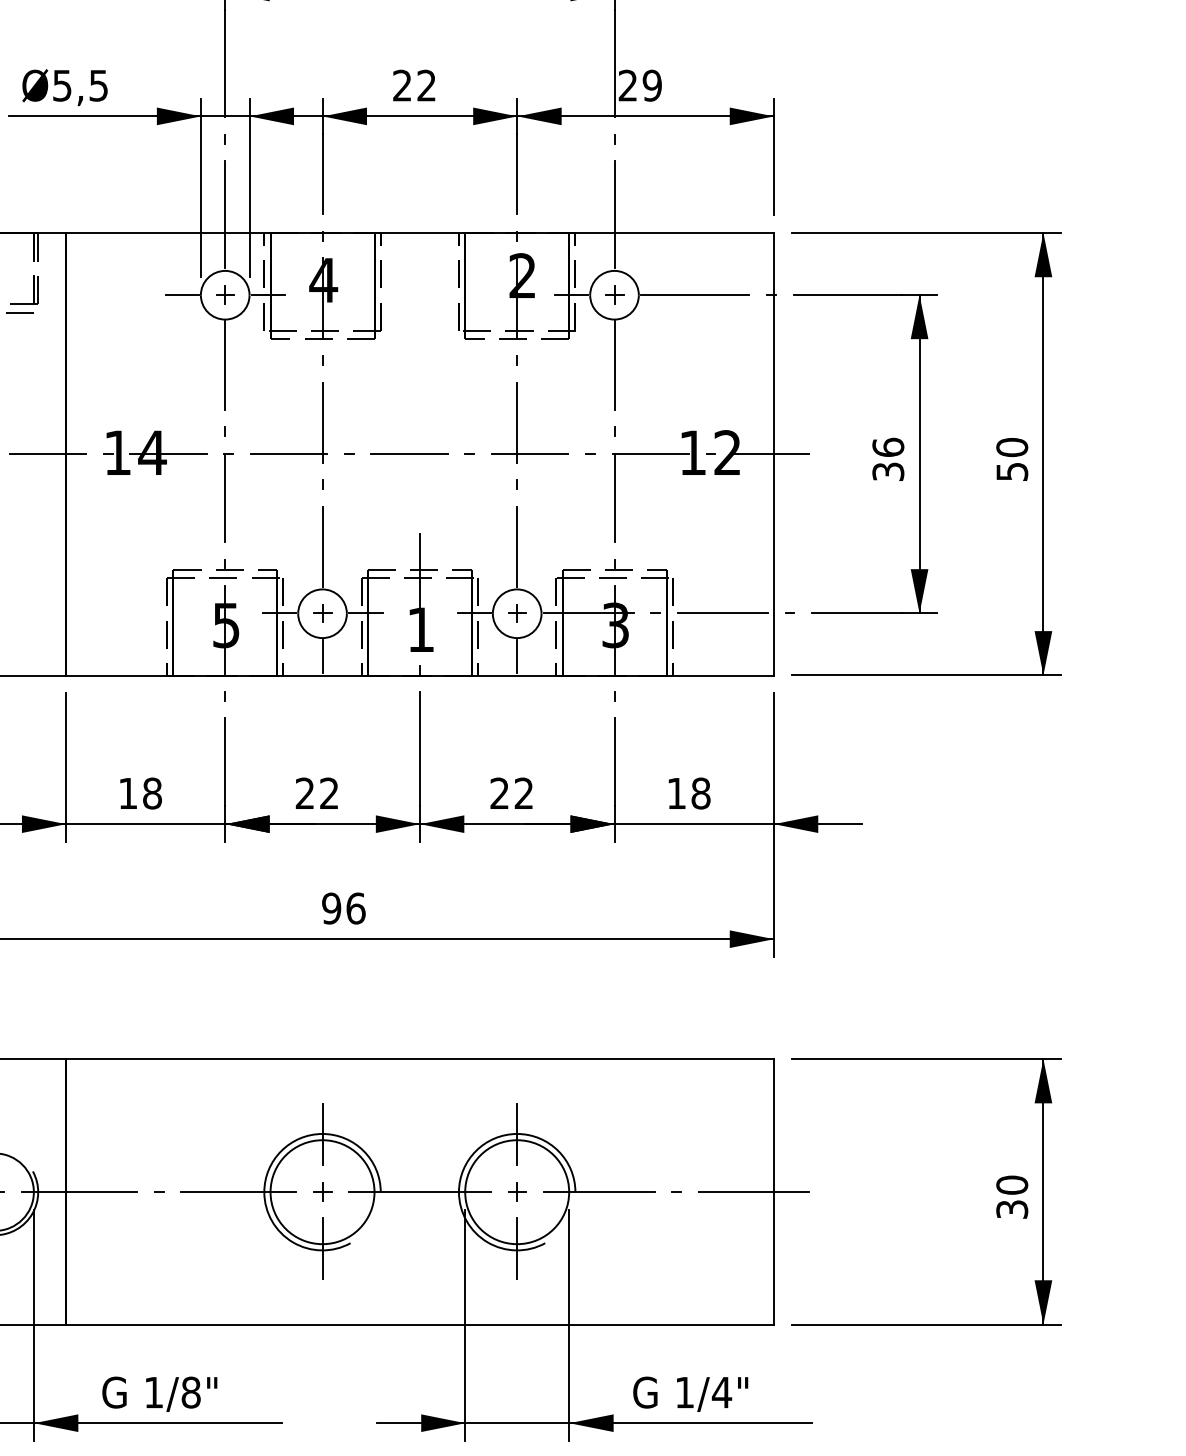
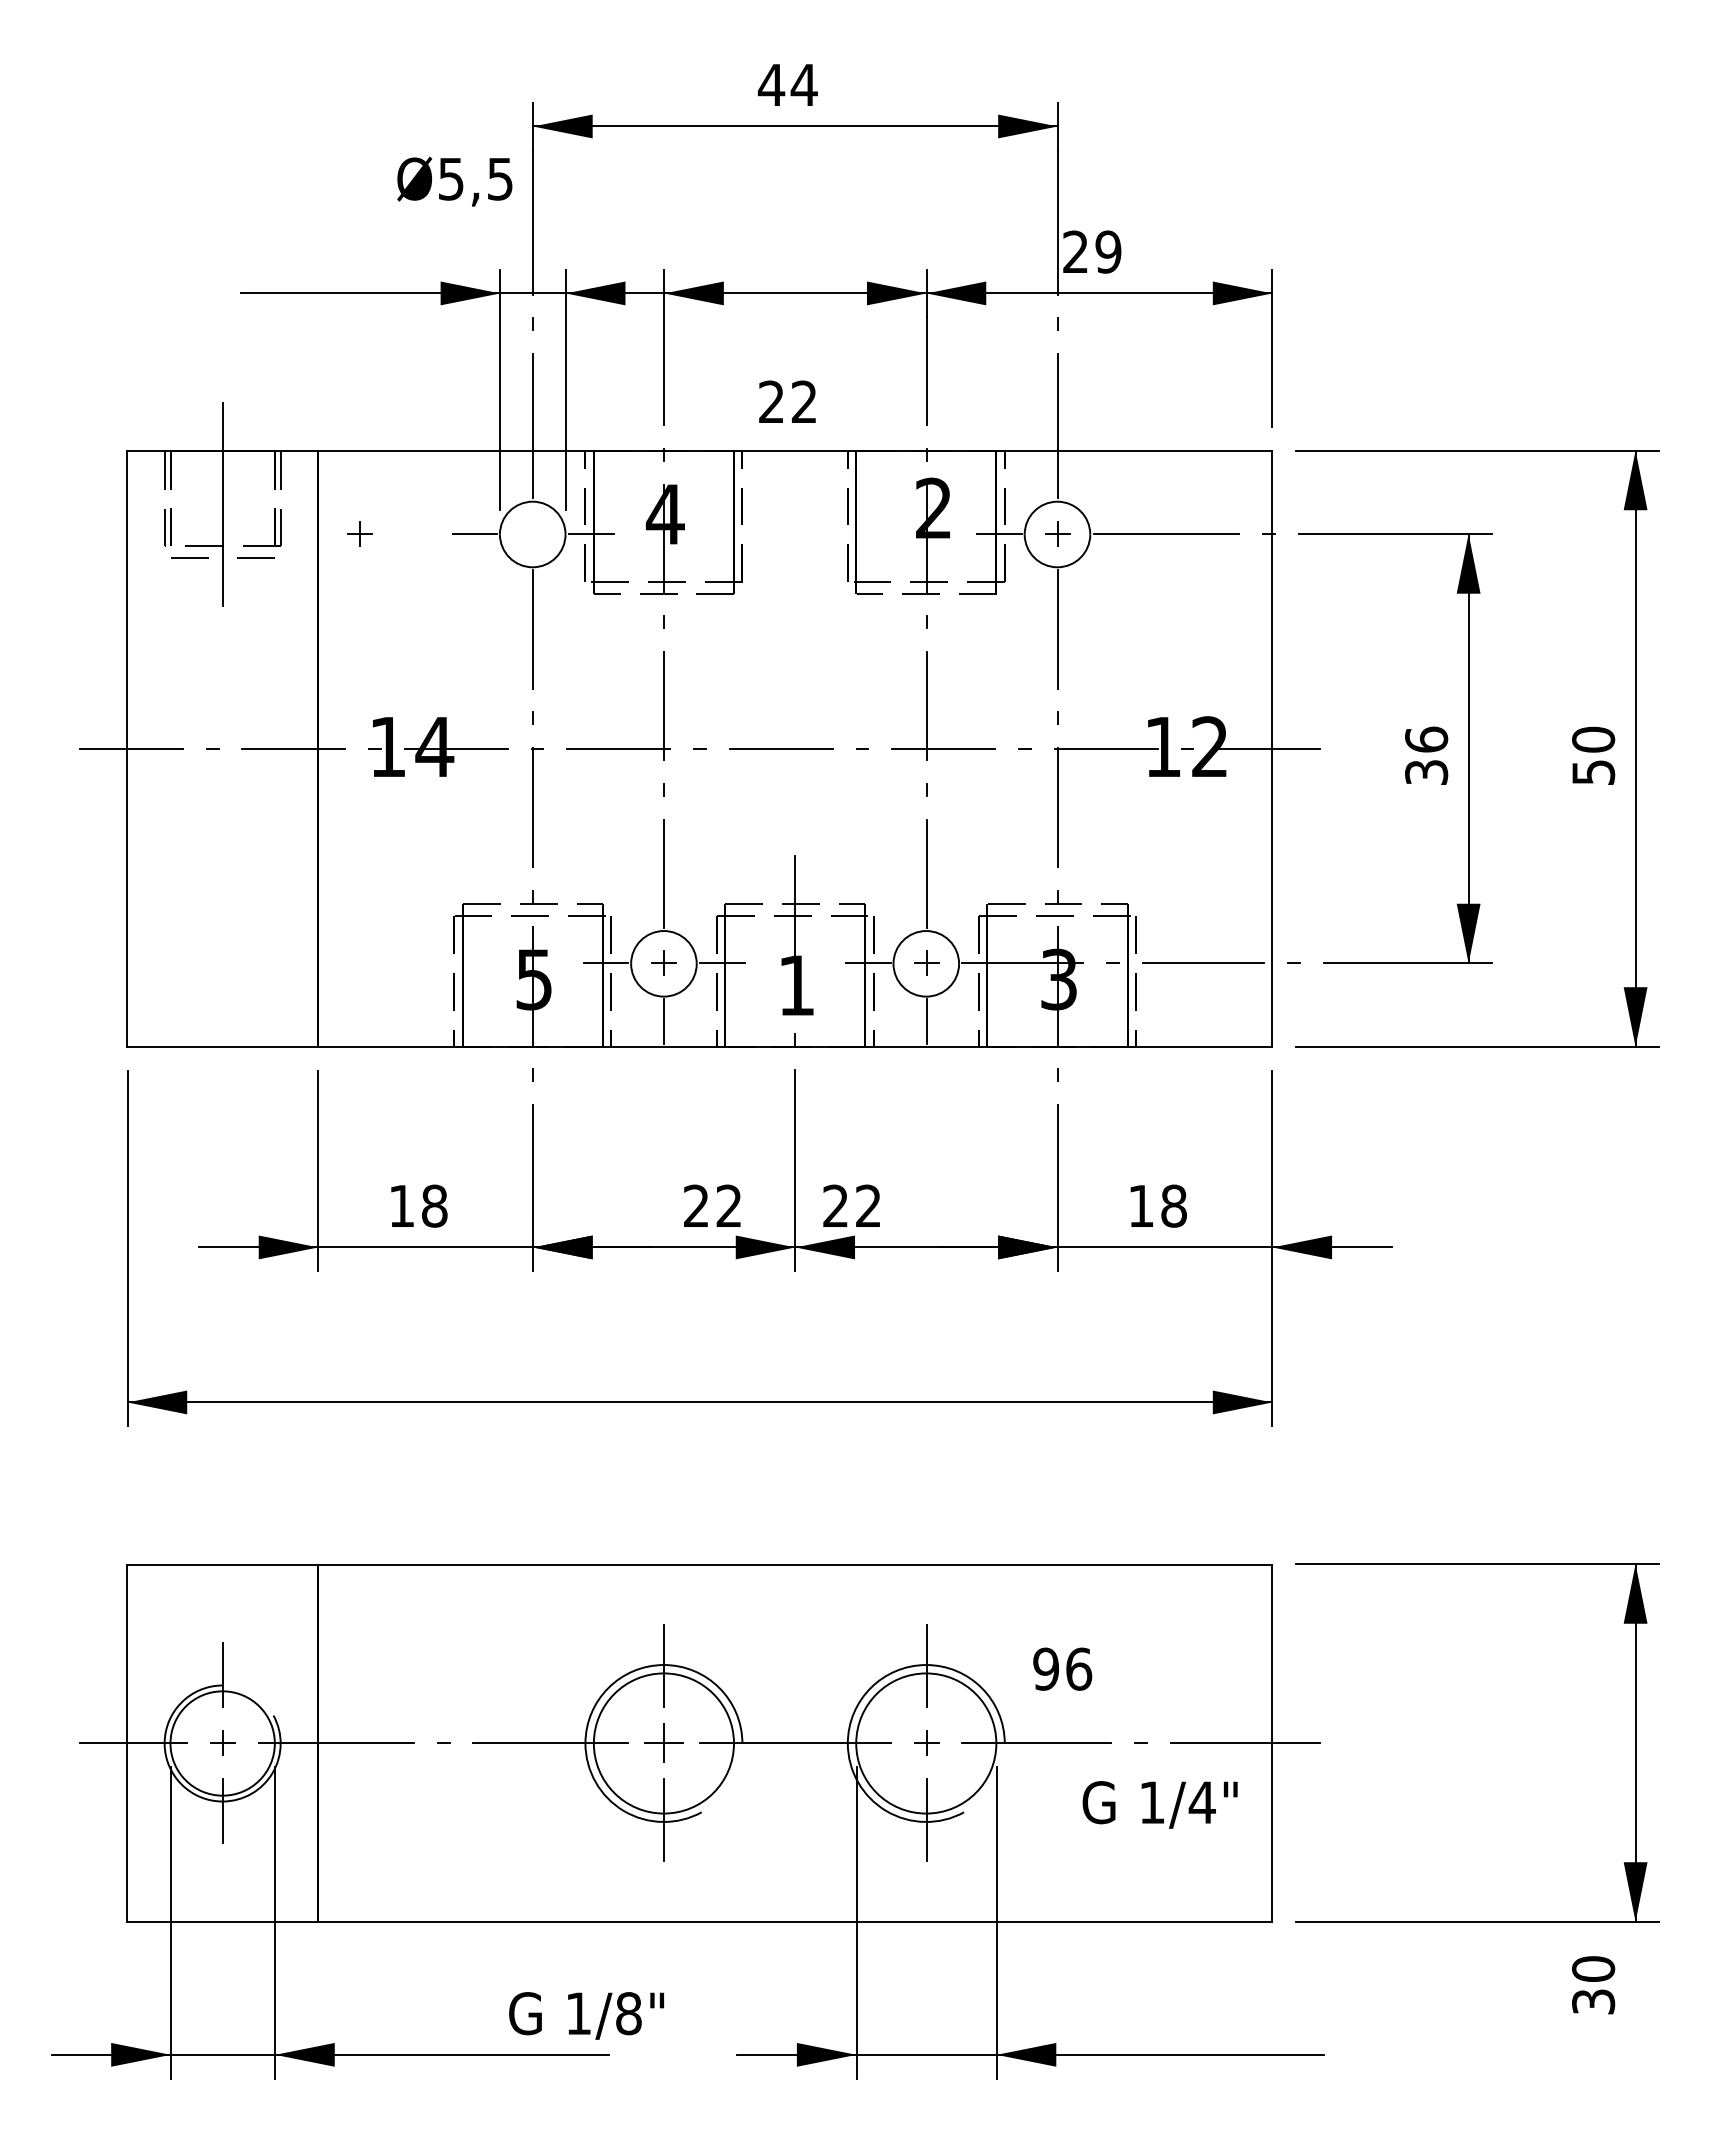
text: (414, 85) -> (787, 401), moved
text: (64, 87) -> (454, 181), moved
part: (225, 294) -> (359, 533), moved
text: (317, 793) -> (712, 1205), moved
text: (511, 793) -> (851, 1205), moved
text: (343, 908) -> (1062, 1668), moved
part: (322, 1191) -> (663, 1742), size x1.6
text: (1012, 1197) -> (1593, 1985), moved
text: (159, 1393) -> (586, 2015), moved
text: (690, 1393) -> (1159, 1804), moved

